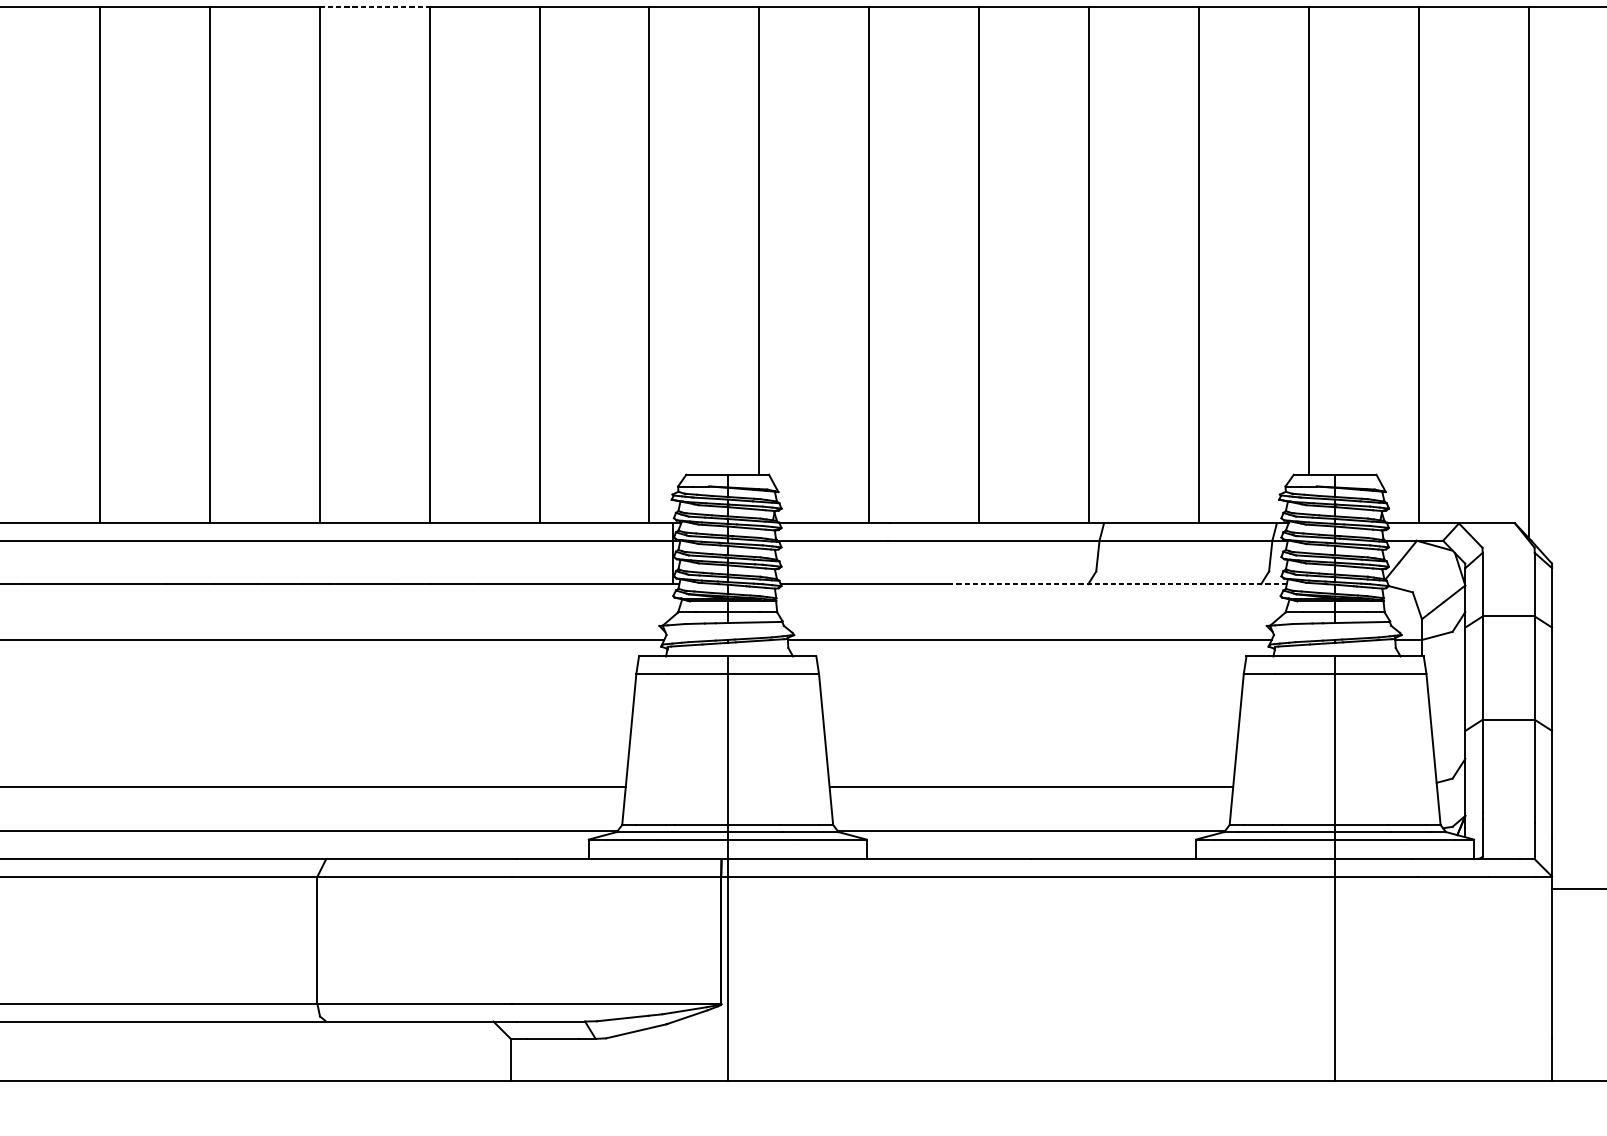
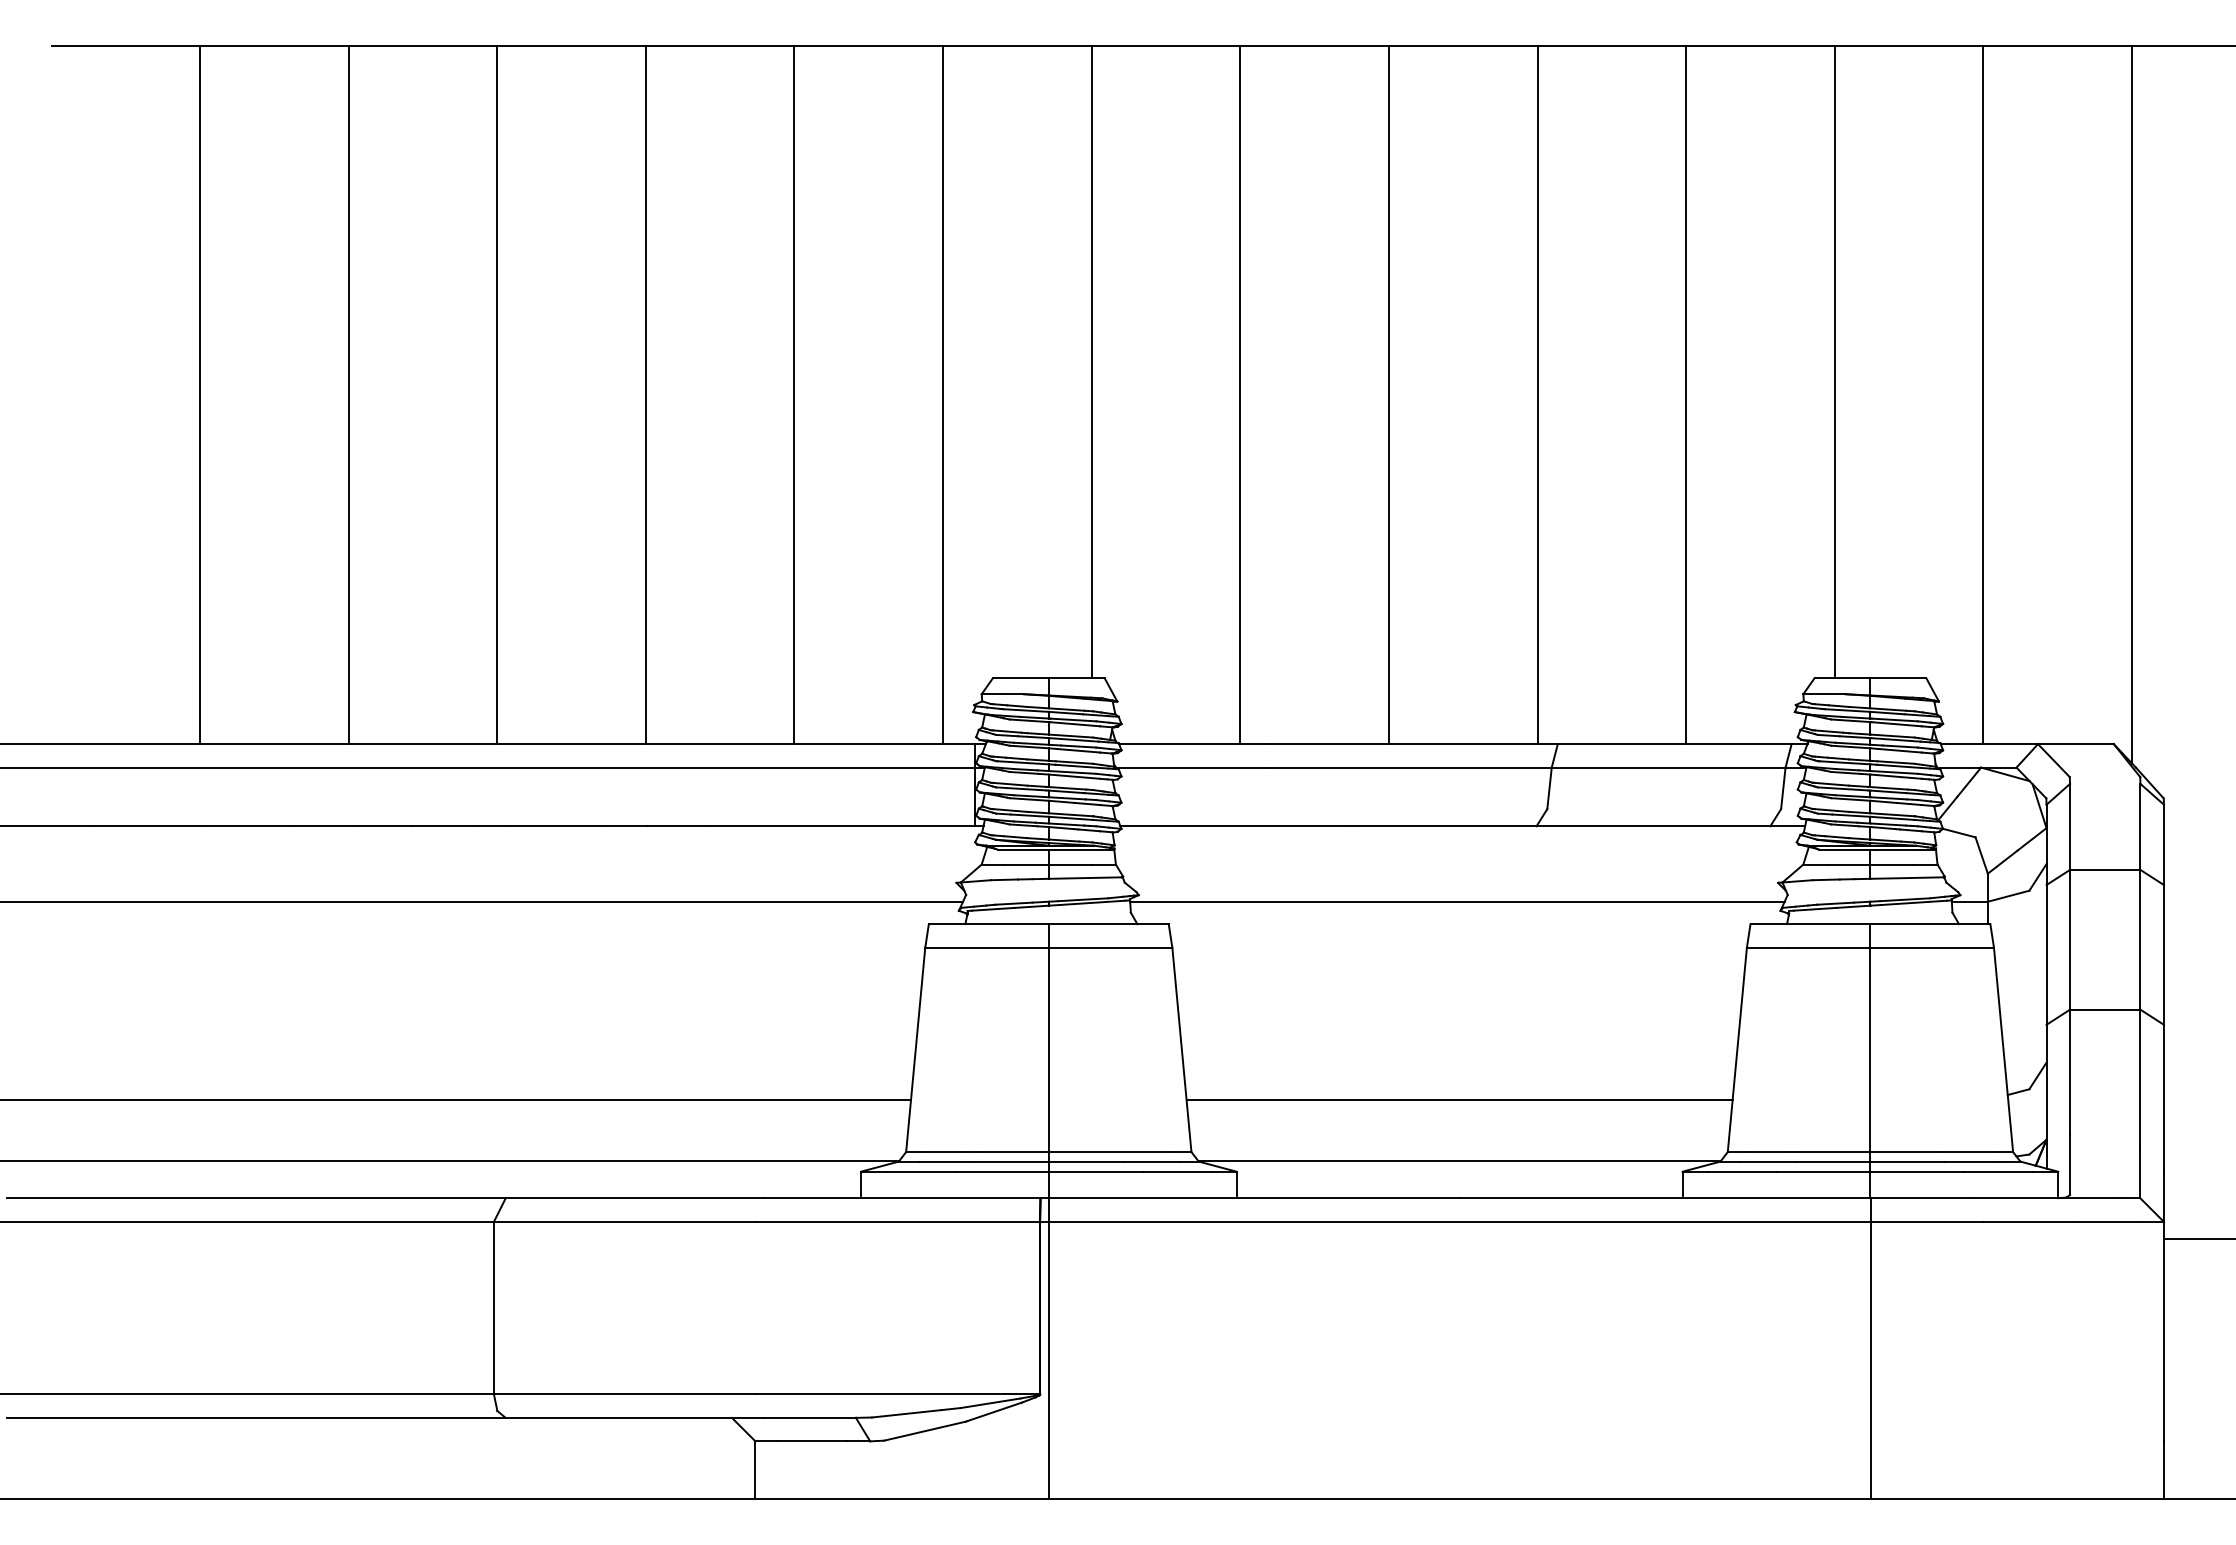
line: (375, 7) -> (572, 46), dashed -> solid
line: (1119, 584) -> (1578, 826), dashed -> solid

